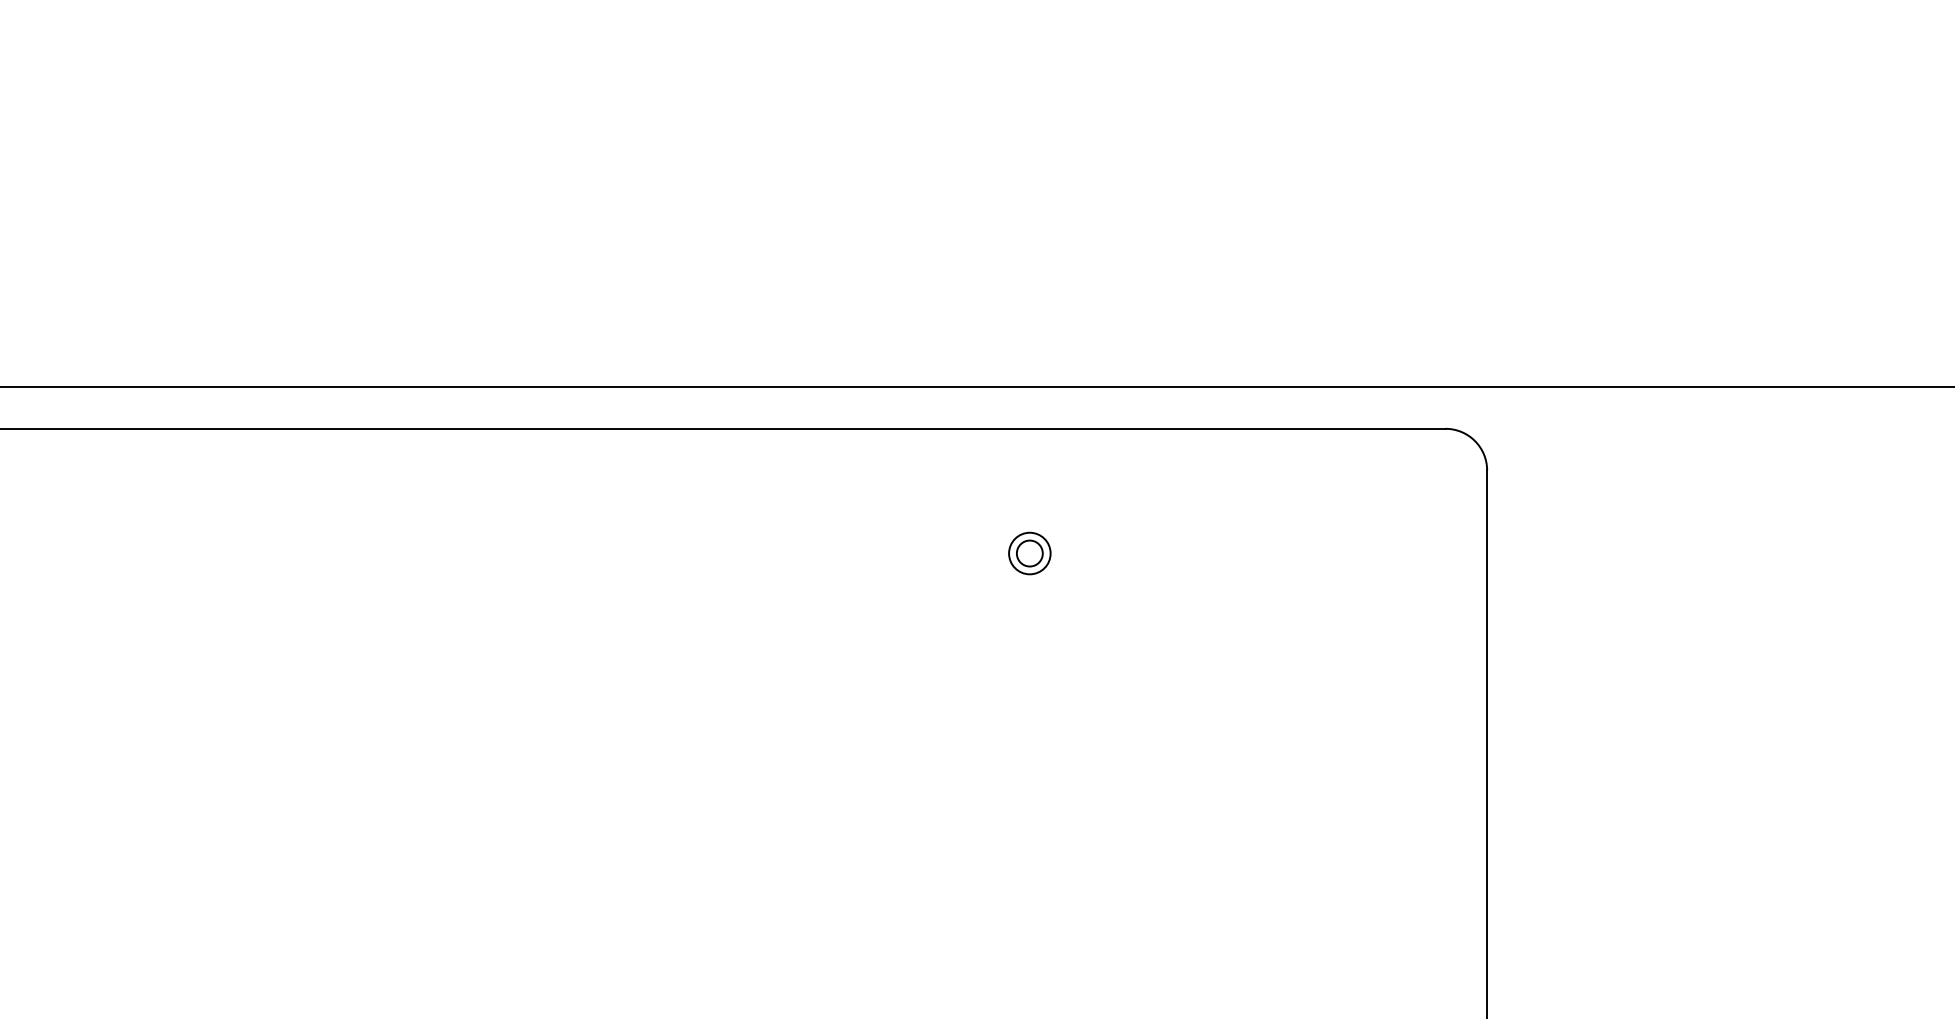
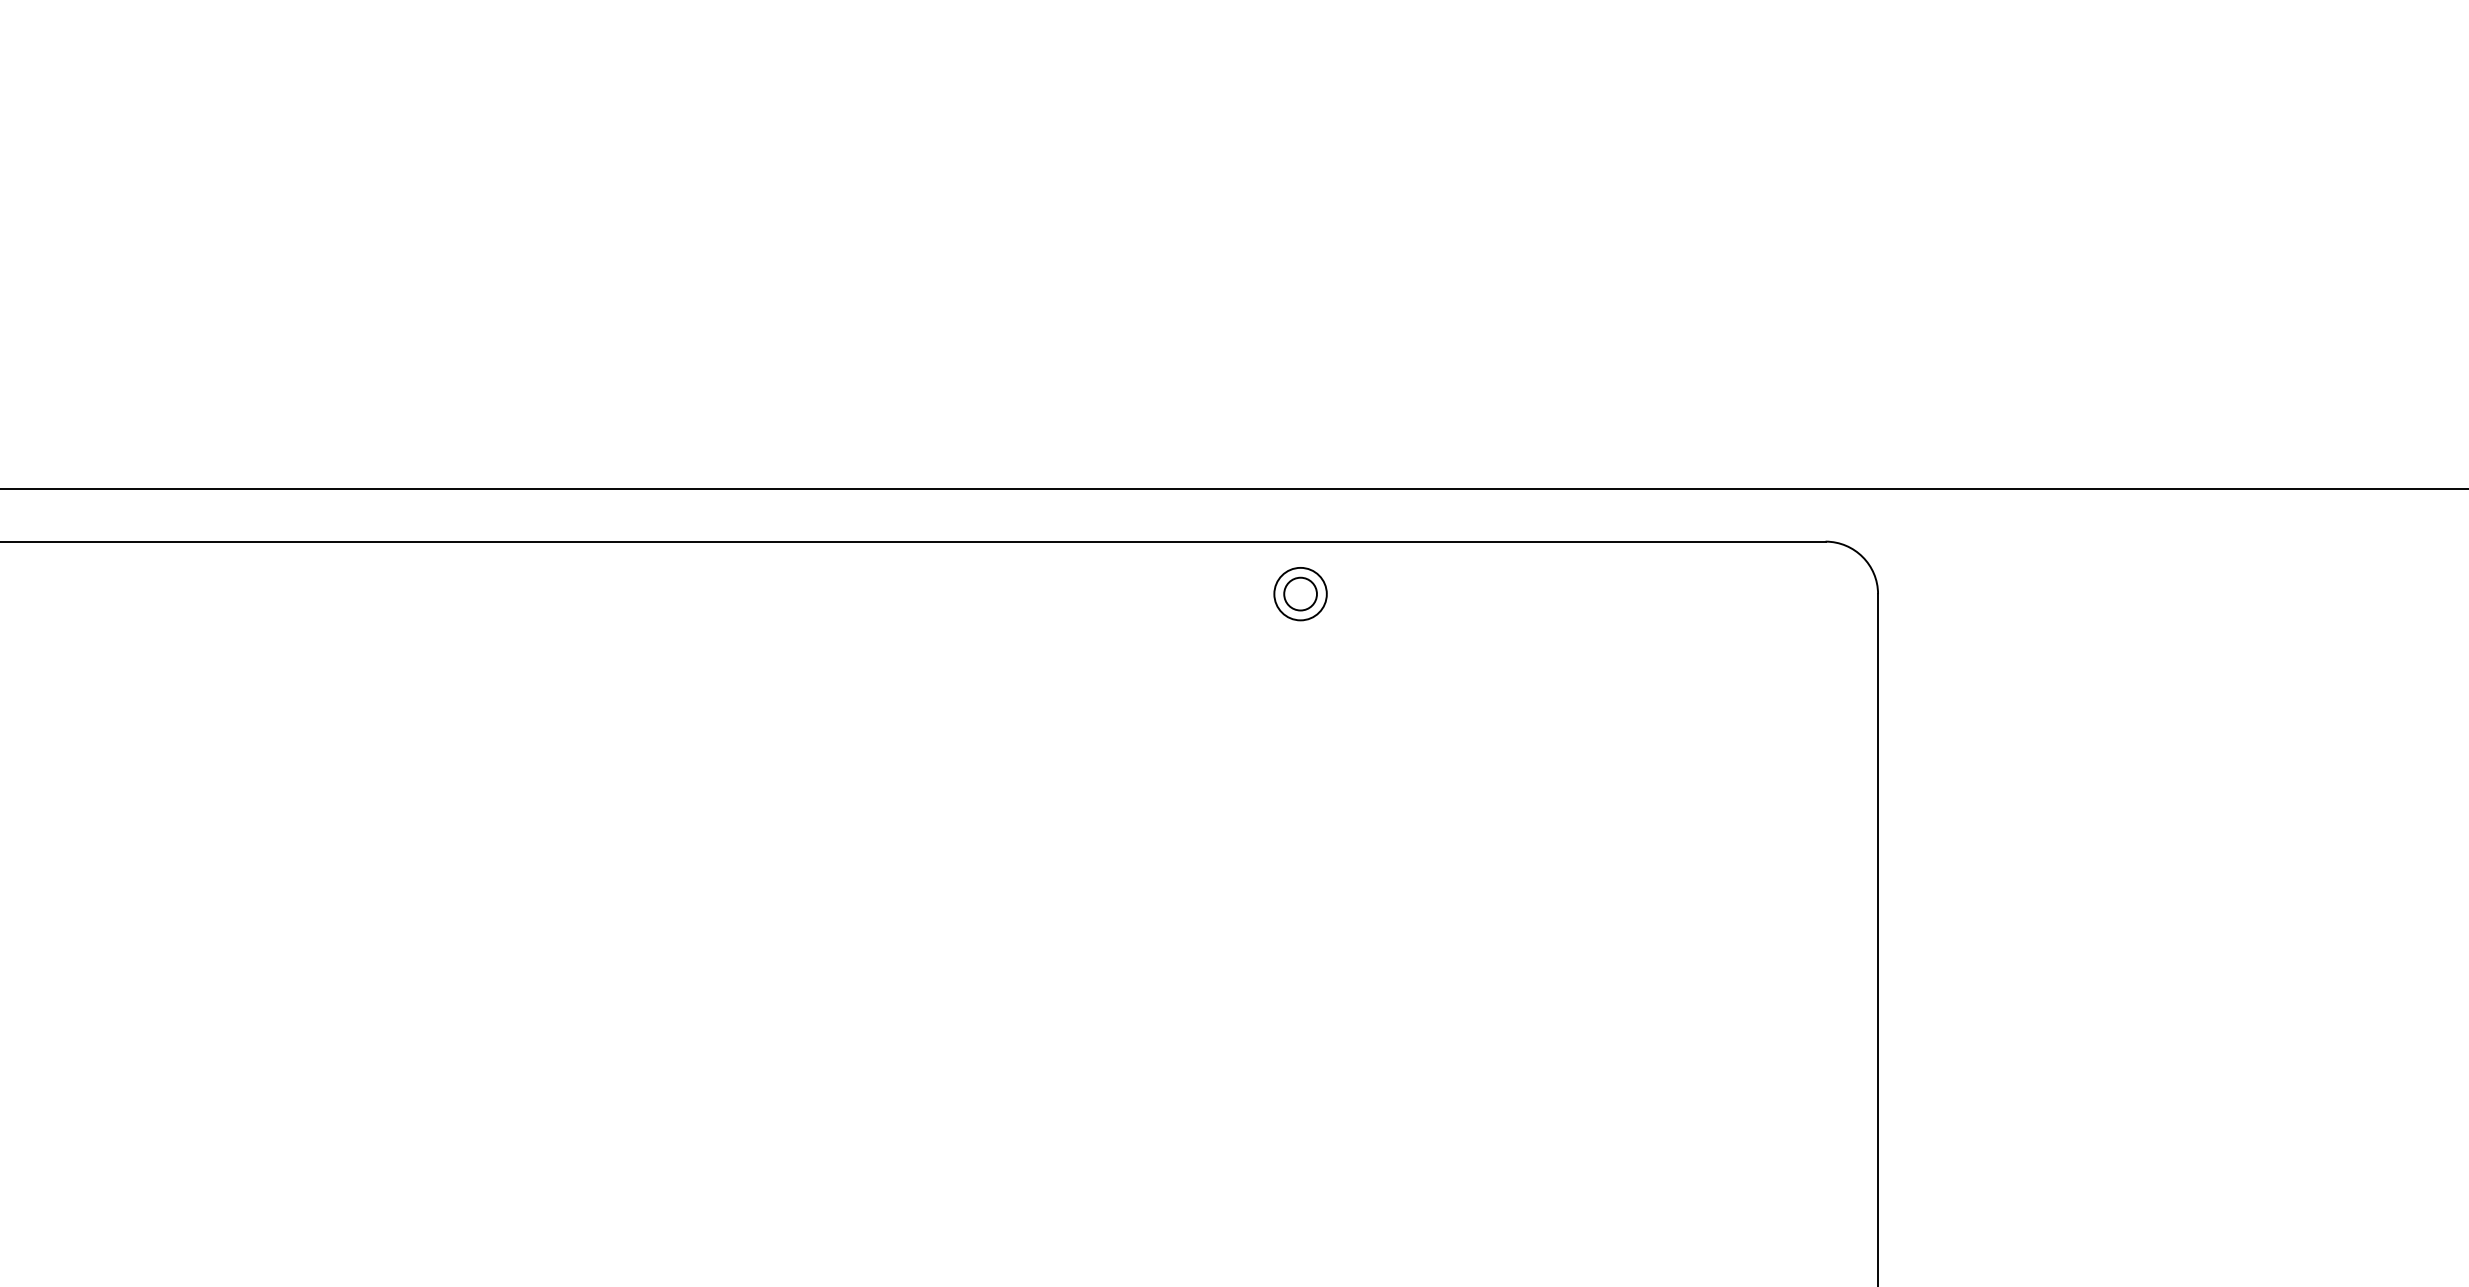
part: (1029, 553) -> (1300, 594), moved

